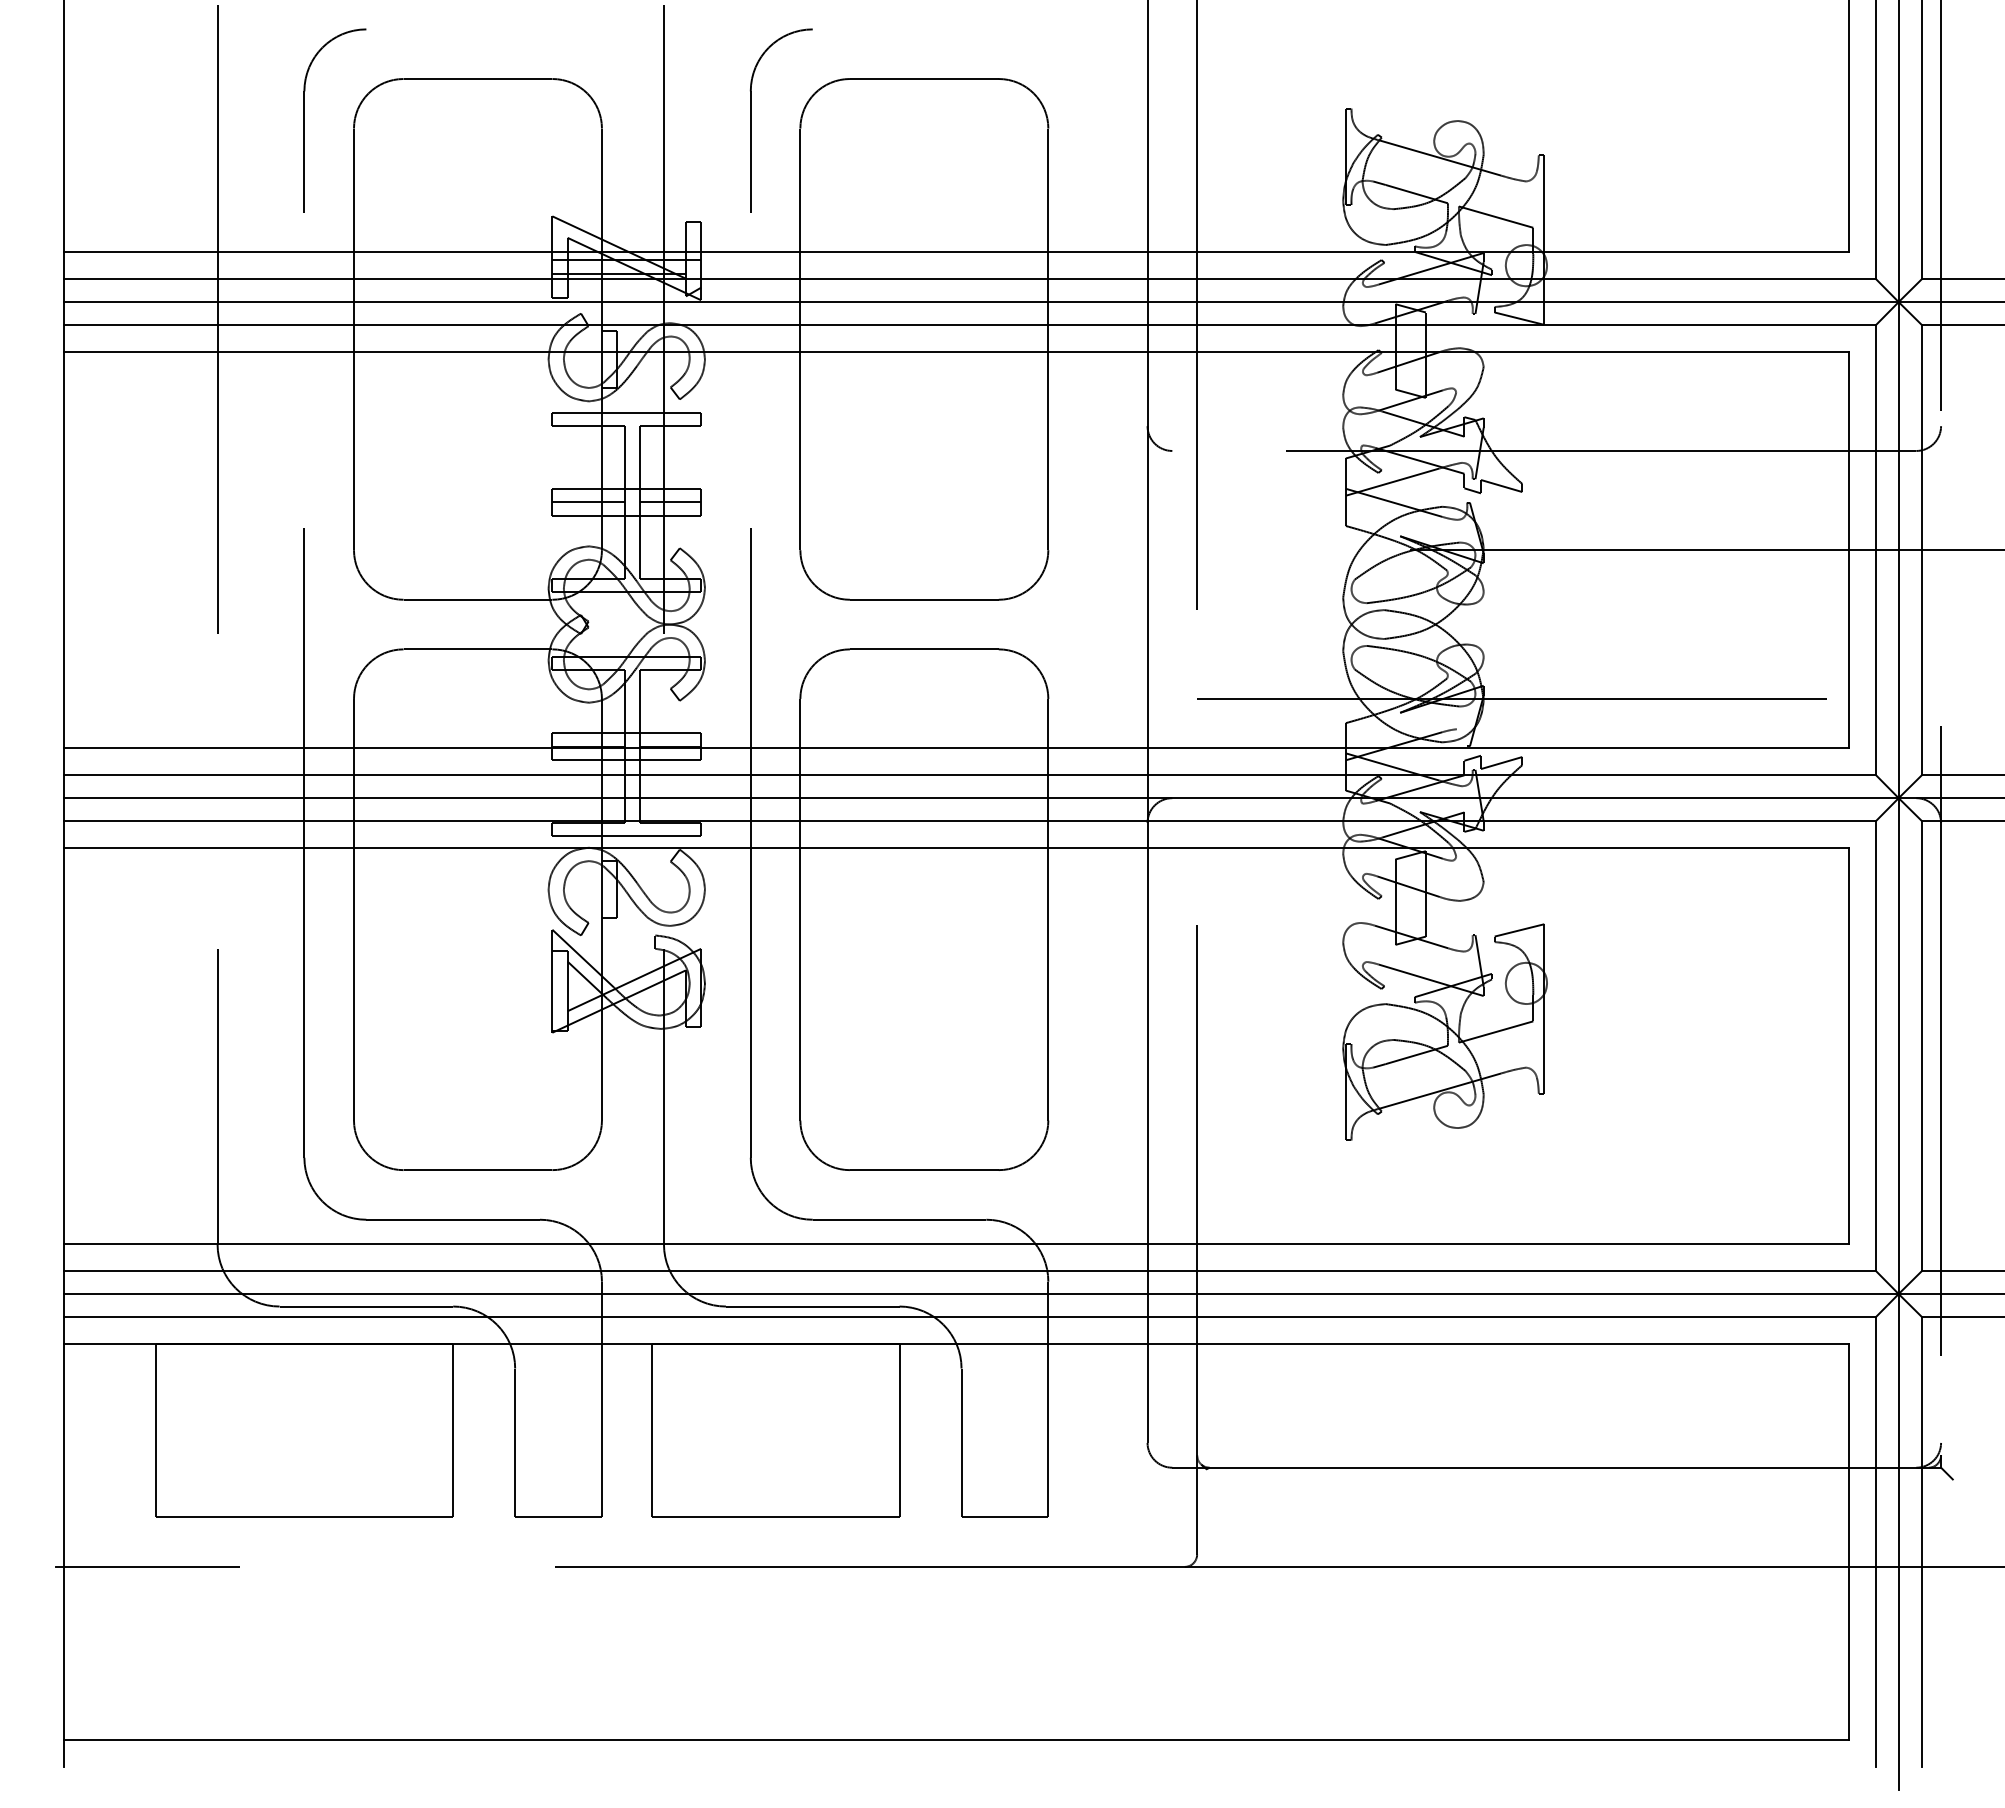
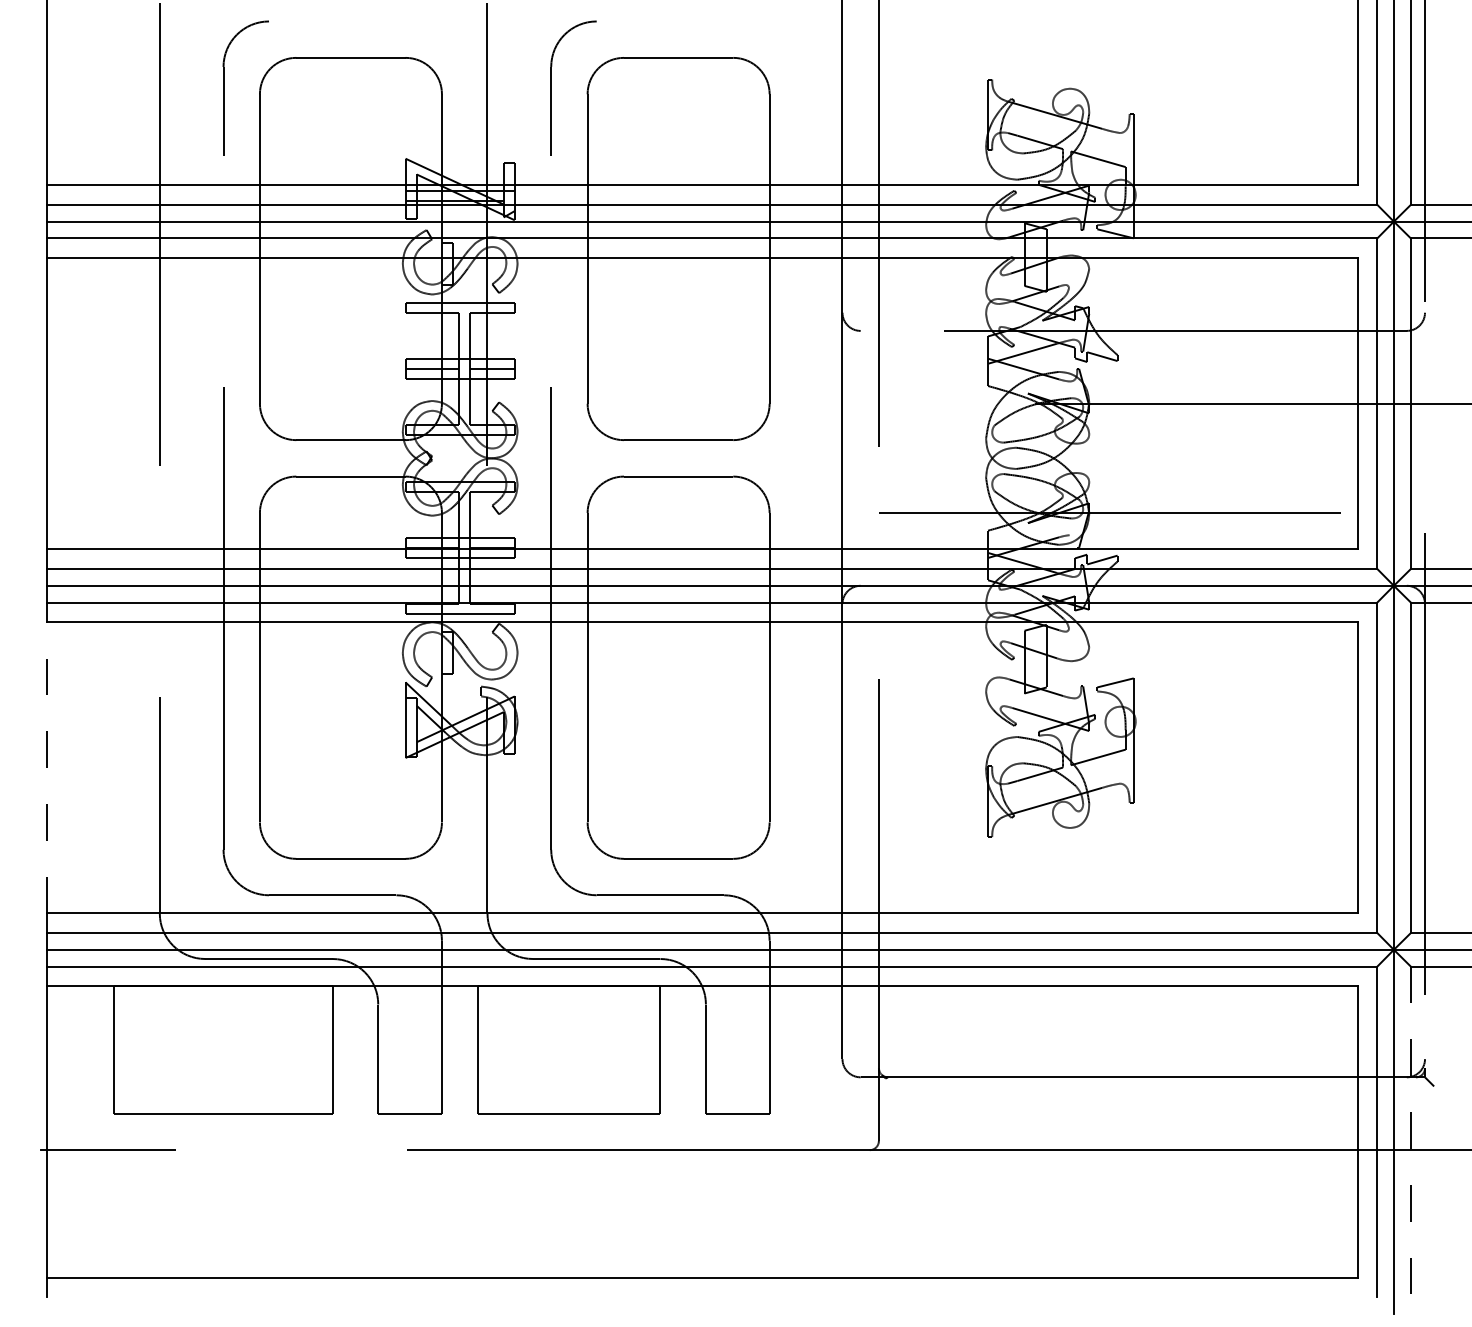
line: (63, 1045) -> (46, 767), solid -> dashed
line: (1921, 1542) -> (1410, 1132), solid -> dashed

